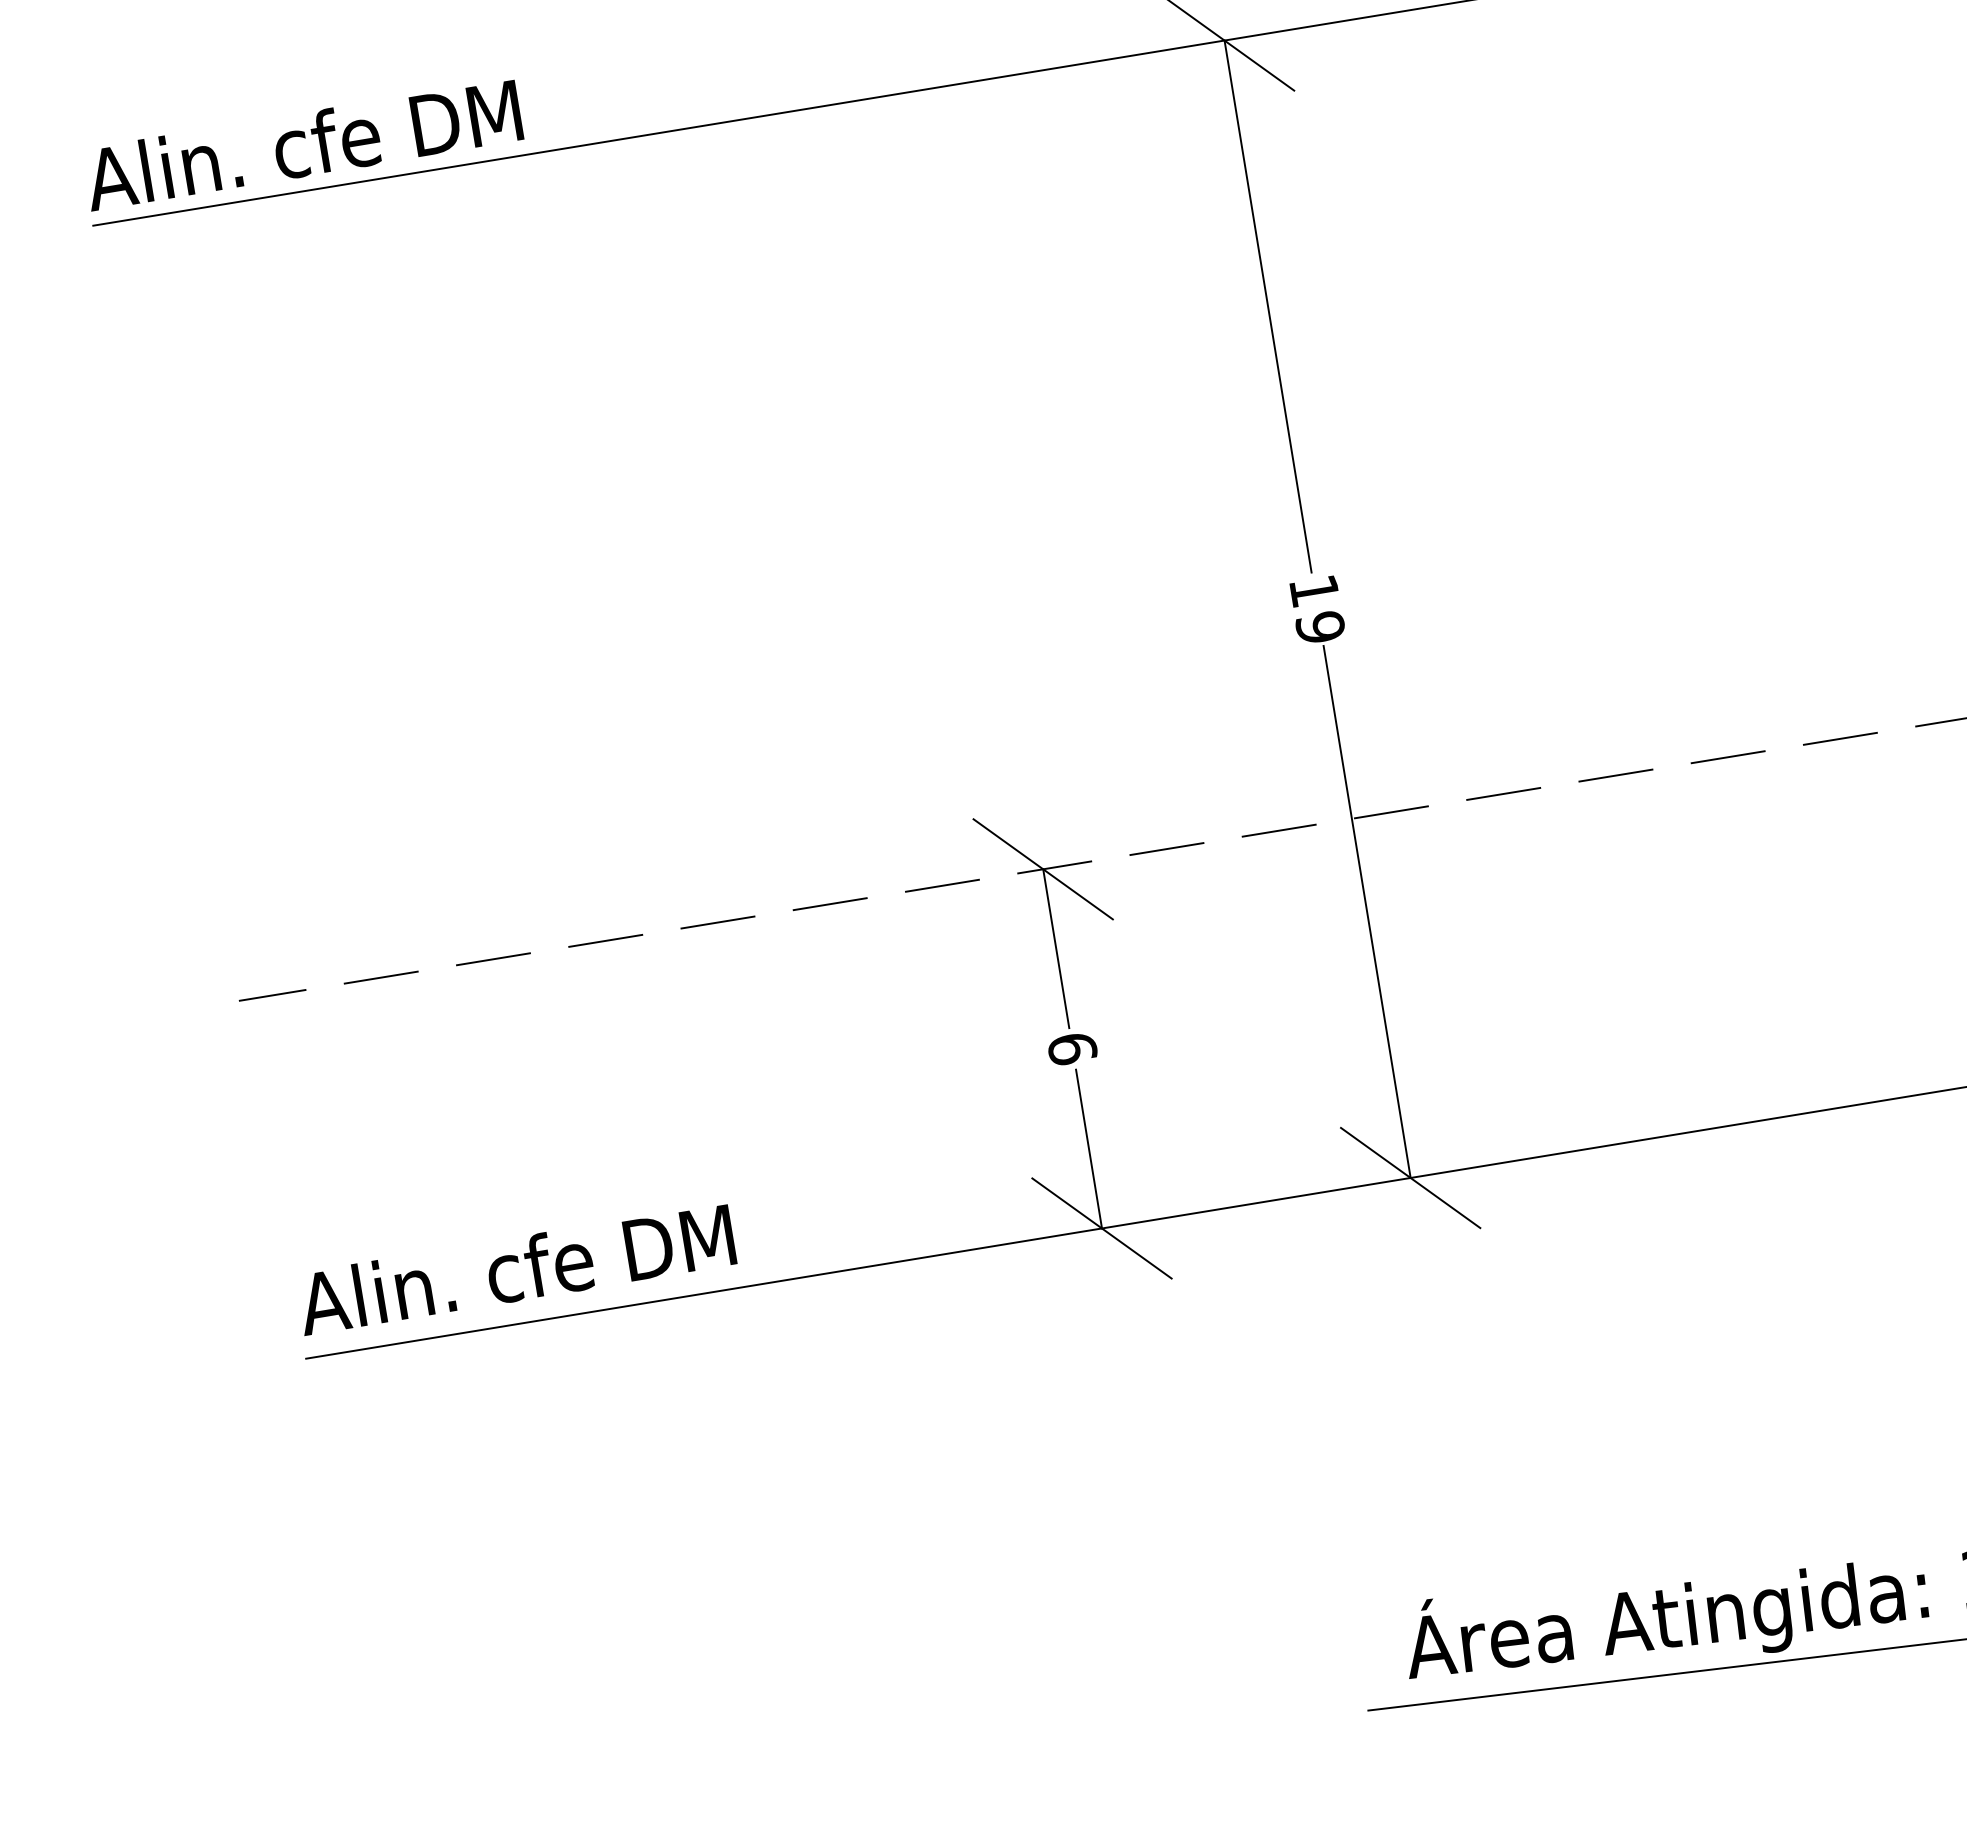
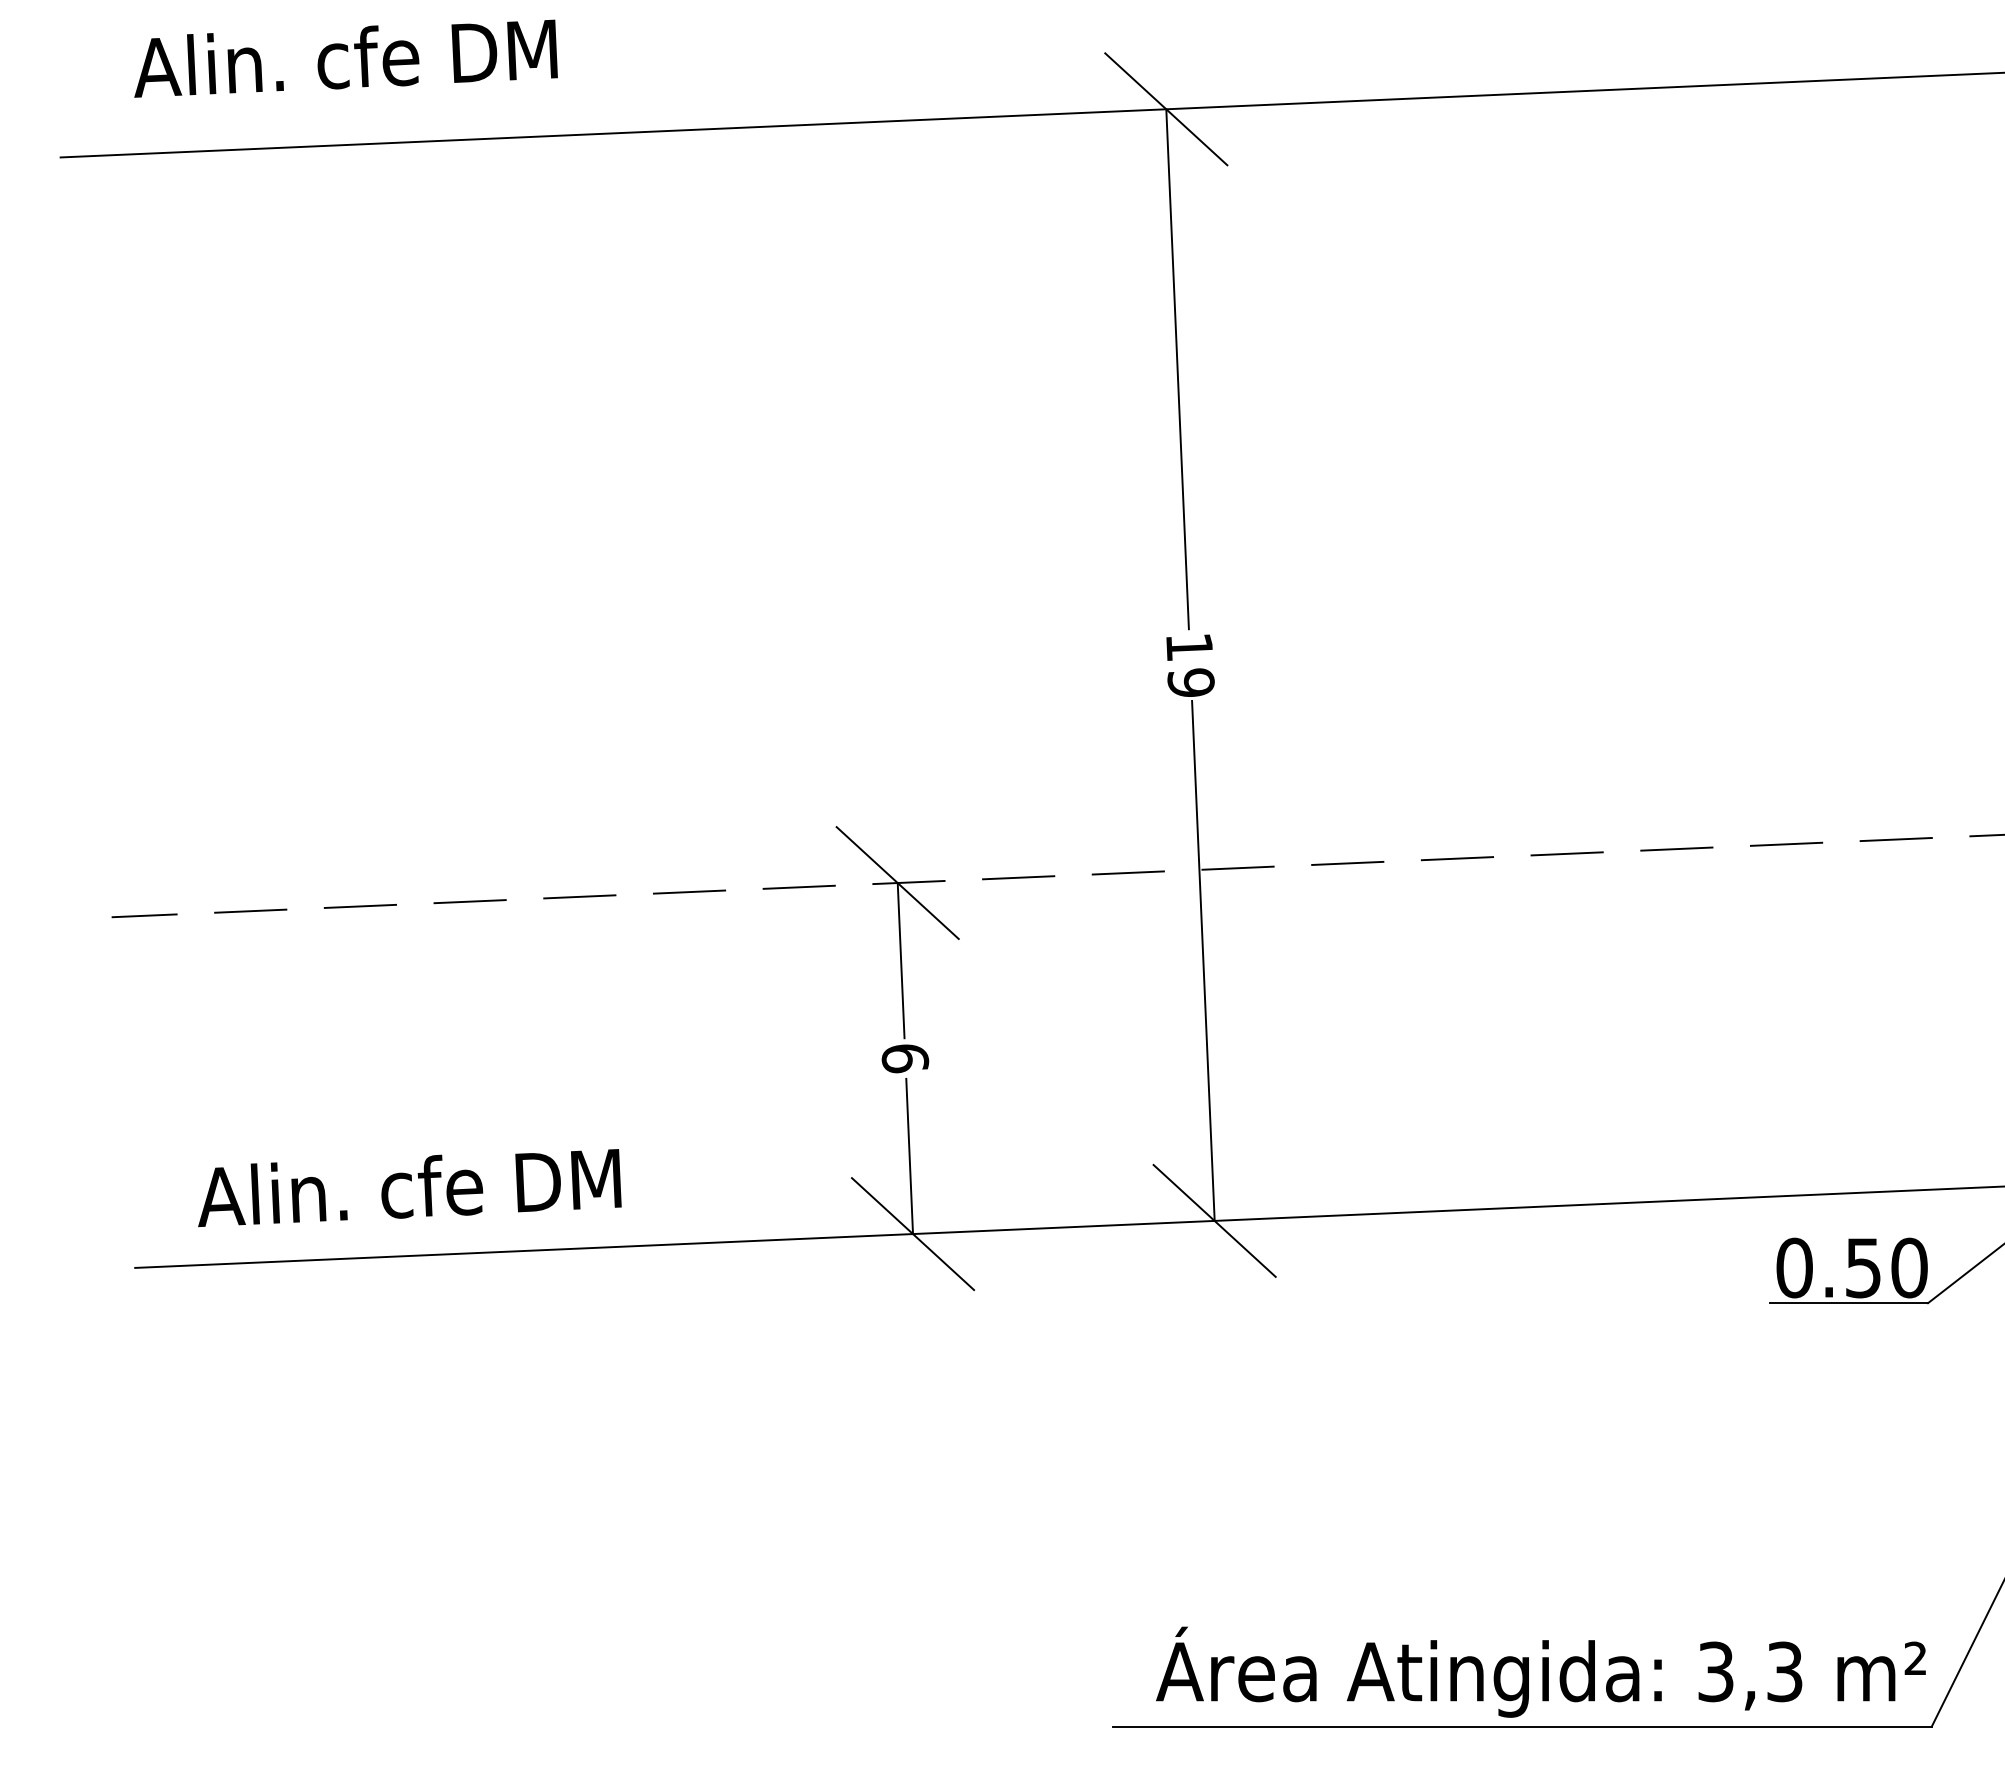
text: (303, 145) -> (345, 58), moved
text: (517, 1270) -> (409, 1188), moved

